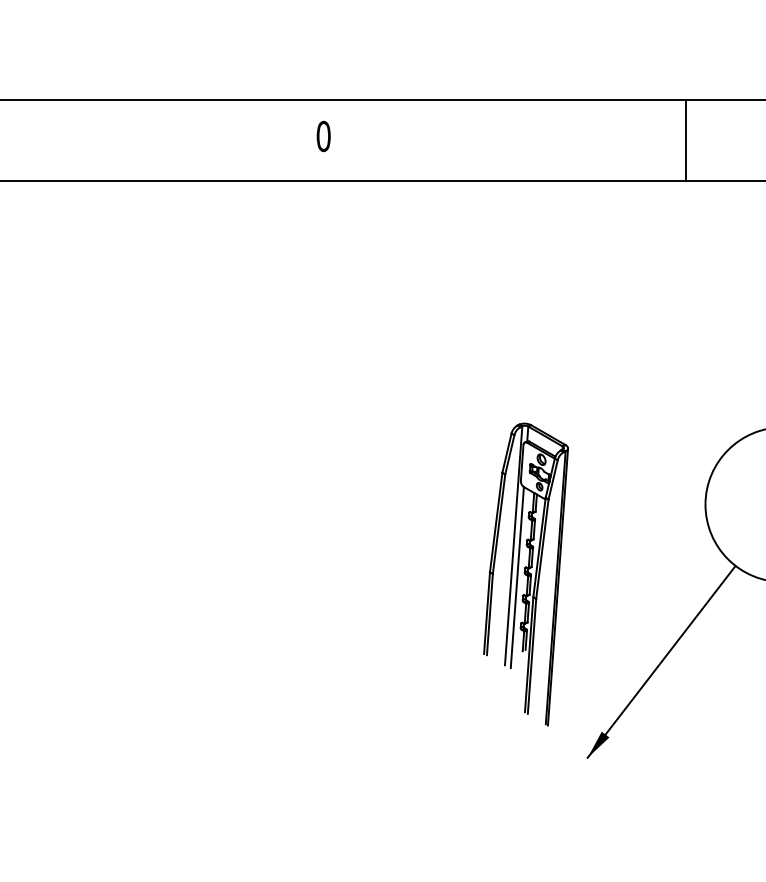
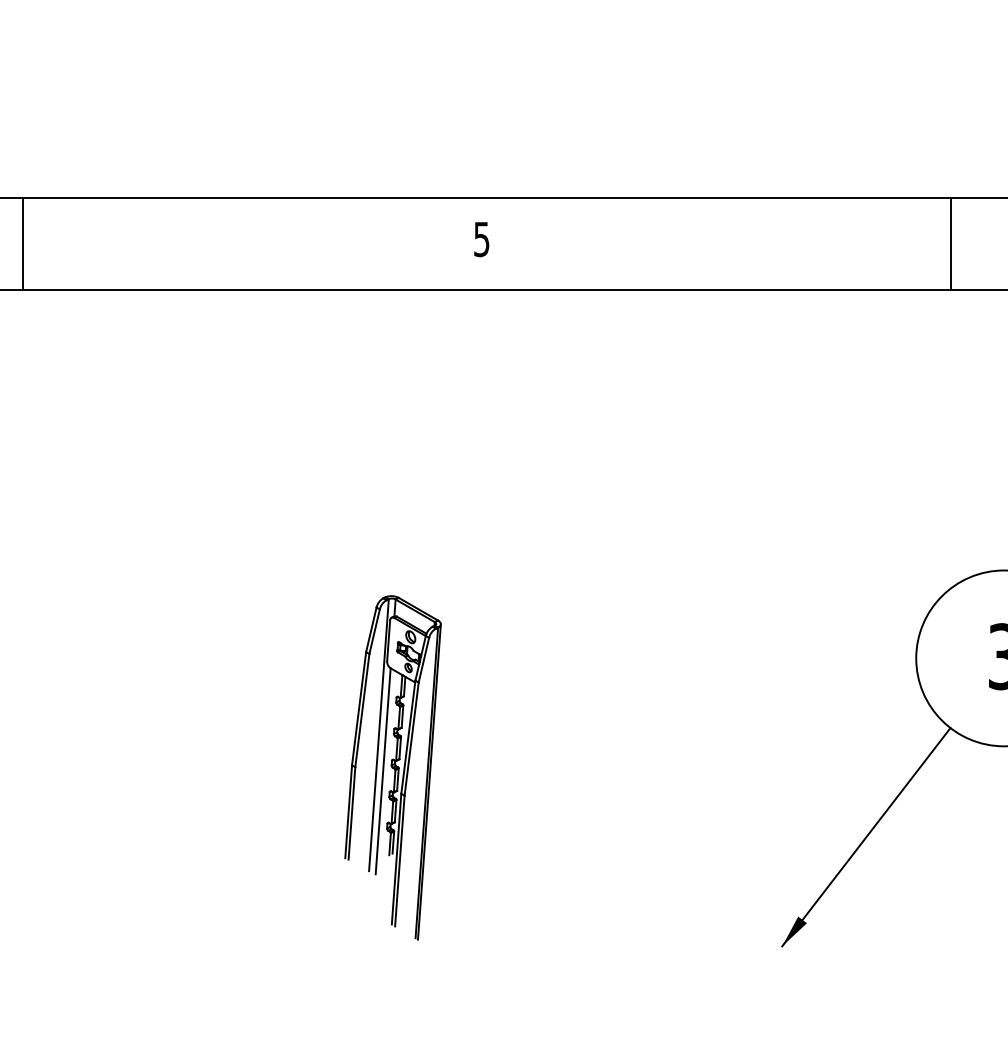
text: (323, 136) -> (481, 239), 0 -> 5
line: (686, 140) -> (951, 243), moved
part: (525, 574) -> (392, 767), moved

